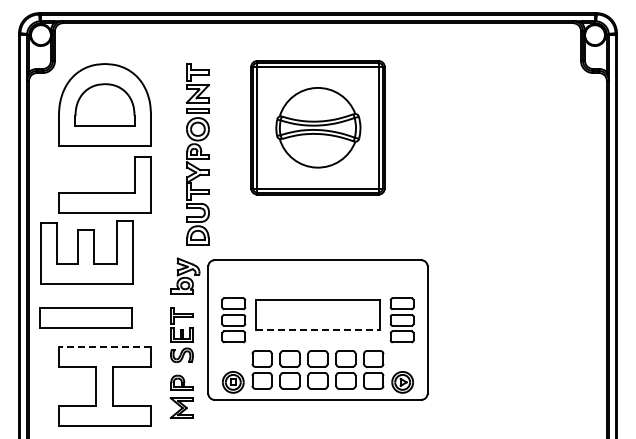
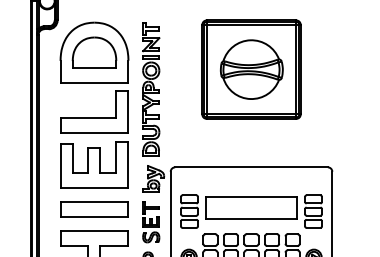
part: (197, 154) -> (150, 89), moved
part: (86, 252) -> (94, 165), moved
part: (85, 317) -> (94, 209), moved
line: (317, 329) -> (251, 218), dashed -> solid
line: (104, 347) -> (94, 231), dashed -> solid

